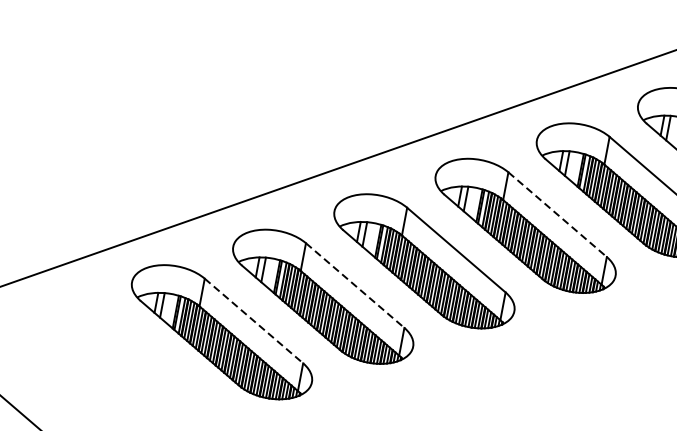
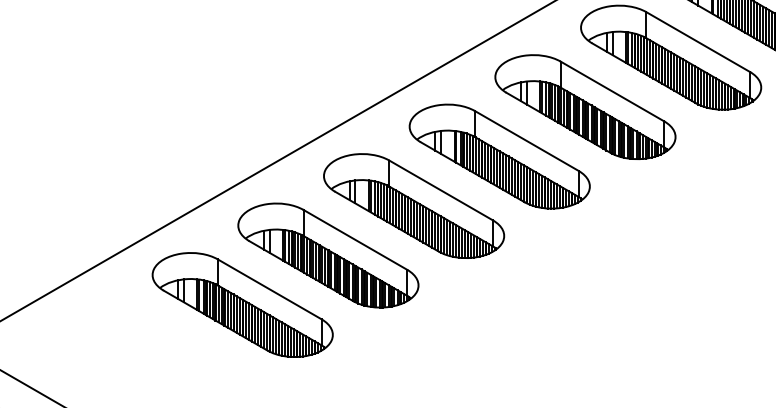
line: (557, 215) -> (526, 141), dashed -> solid
line: (355, 285) -> (355, 239), dashed -> solid
line: (253, 321) -> (269, 289), dashed -> solid

